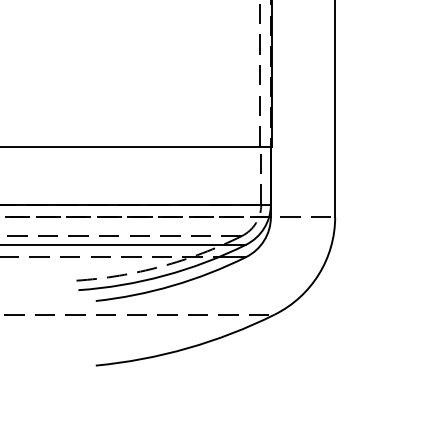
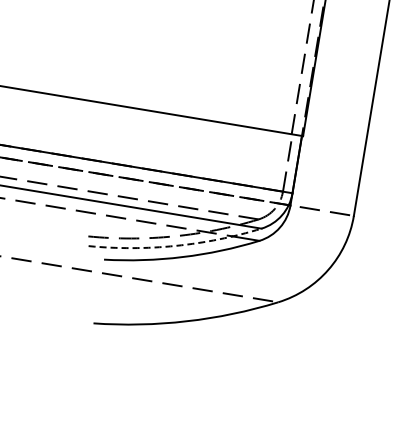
arc: (164, 275) -> (175, 245), solid -> dashed

